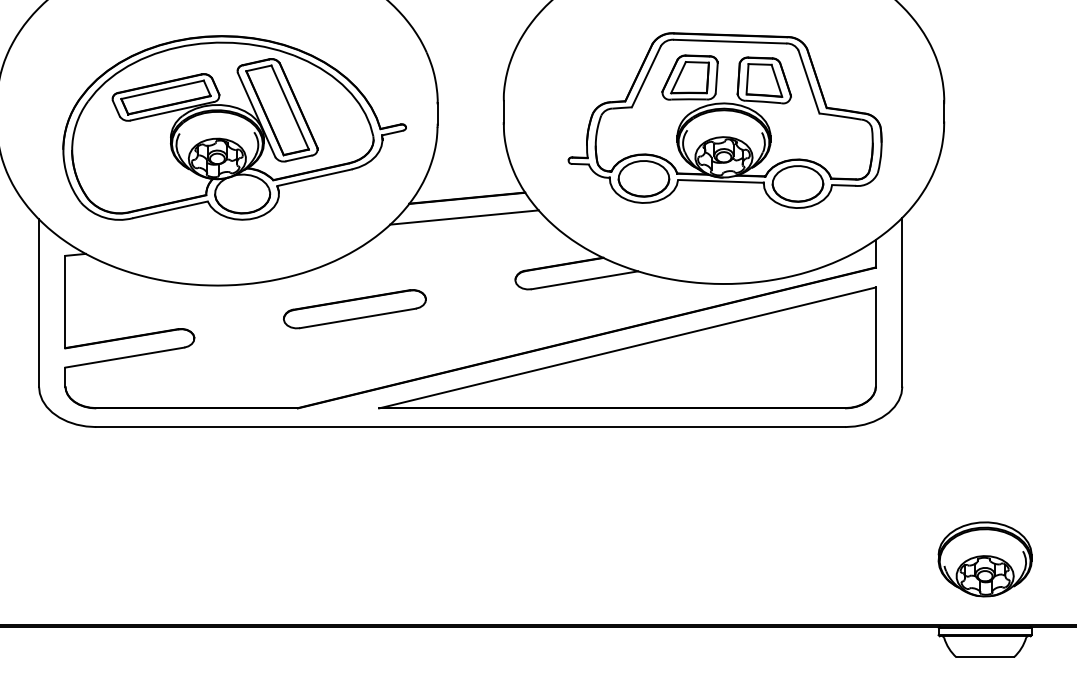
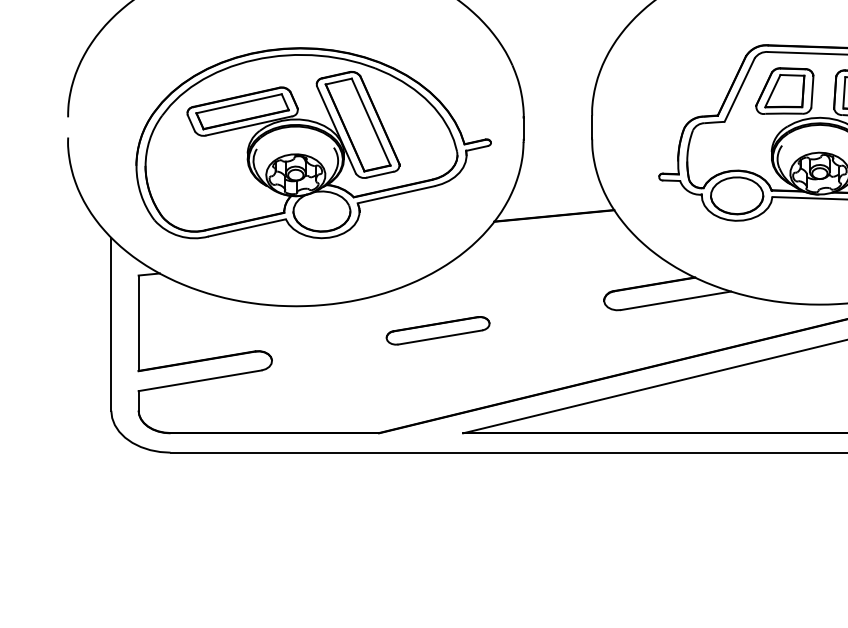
line: (464, 217) -> (551, 235), removed
part: (354, 309) -> (437, 331), size x0.7

